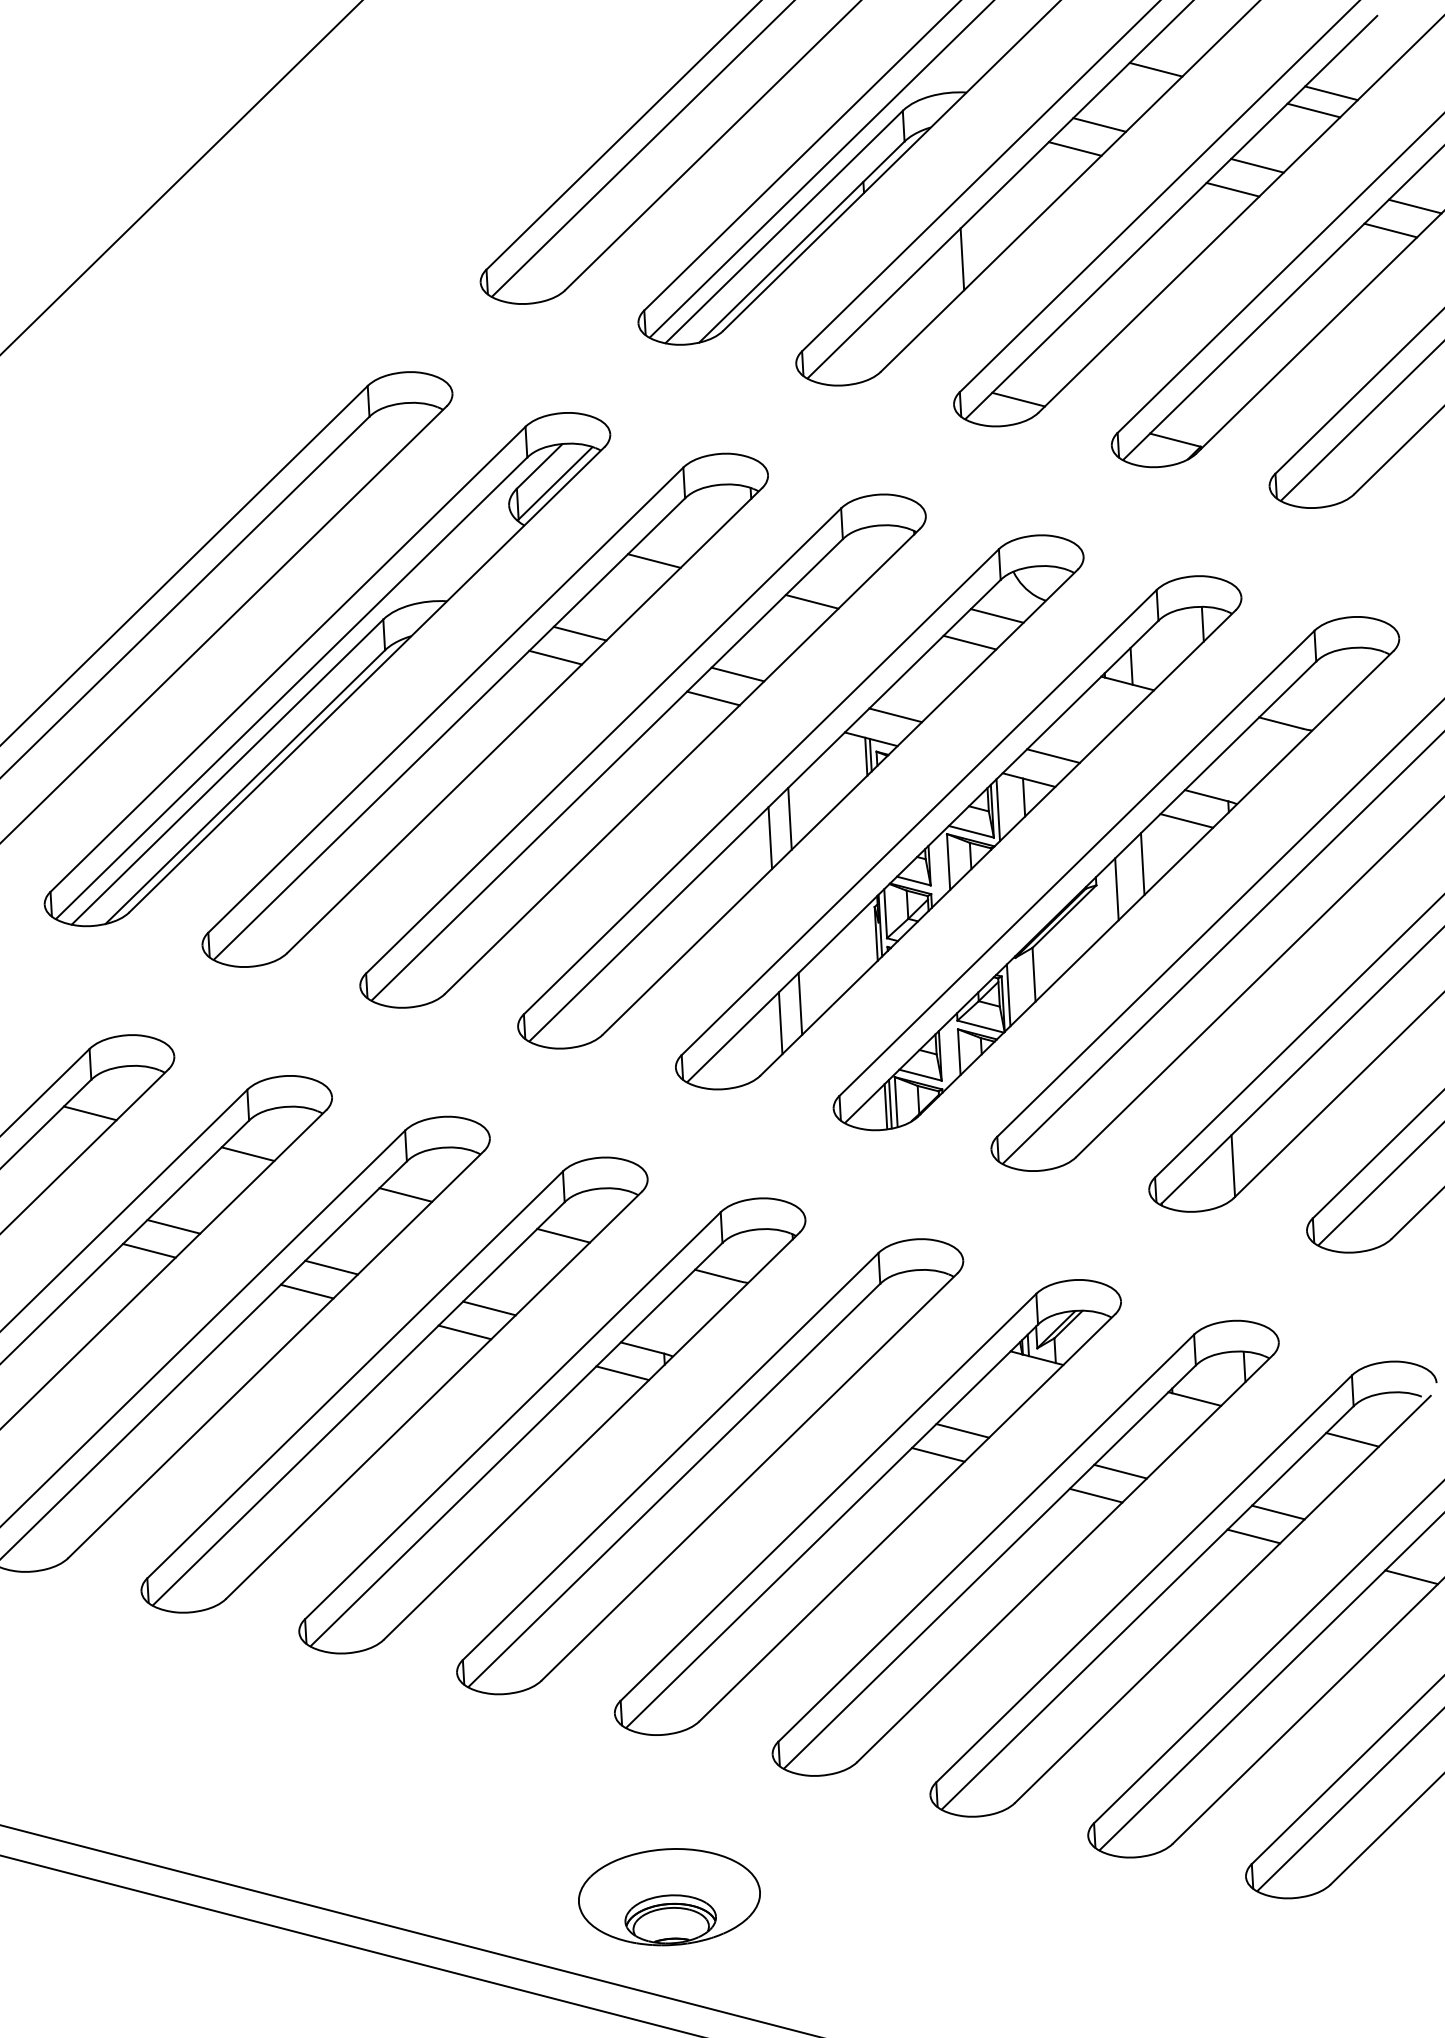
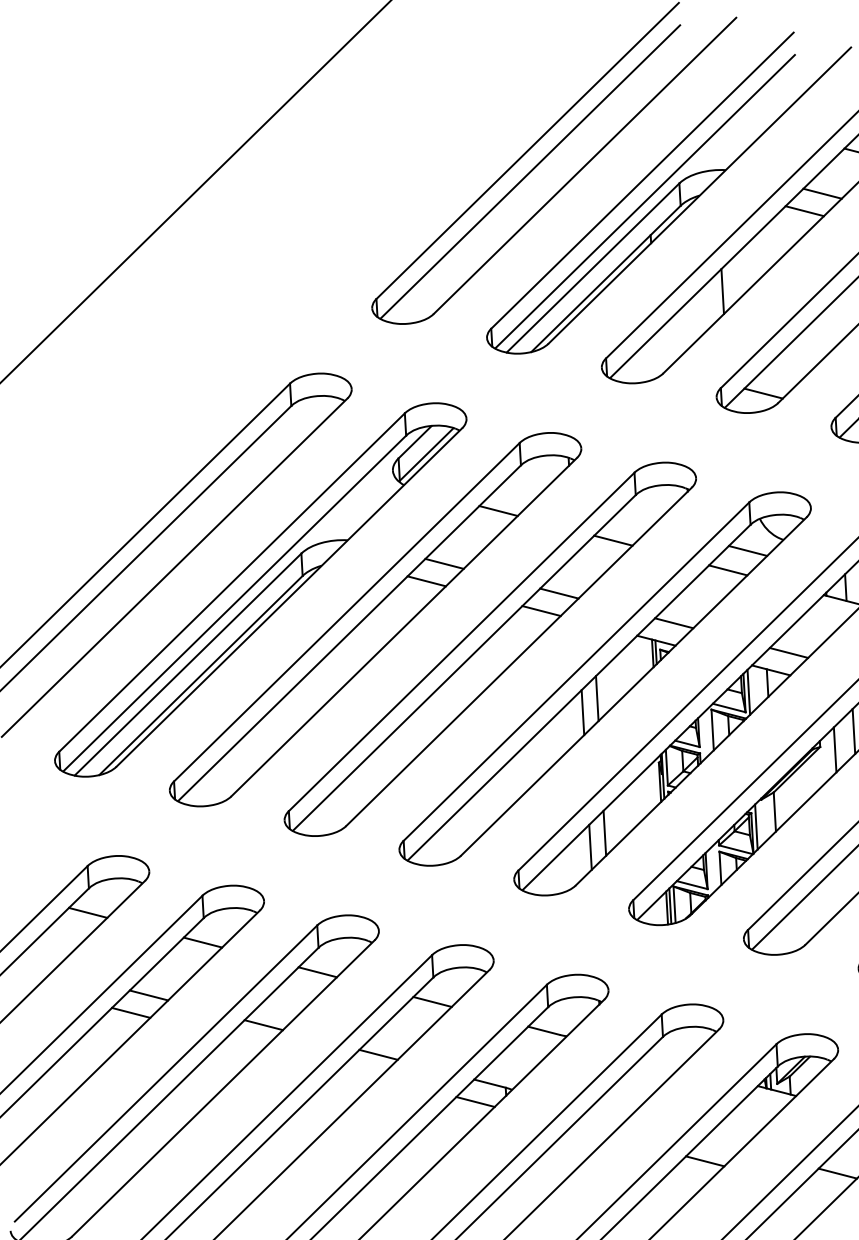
line: (306, 1291) -> (245, 1042), removed
line: (464, 1332) -> (360, 1072), removed
line: (962, 1430) -> (722, 1143), removed
line: (1095, 1495) -> (819, 1190), removed

